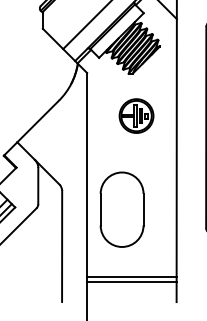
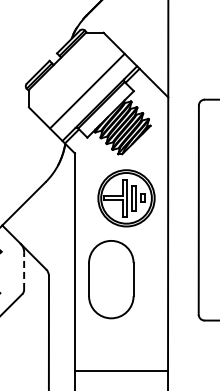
part: (135, 115) -> (125, 197), size x1.6
line: (38, 186) -> (24, 271), solid -> dashed
part: (122, 209) -> (111, 279), moved
line: (131, 276) -> (121, 365), removed

